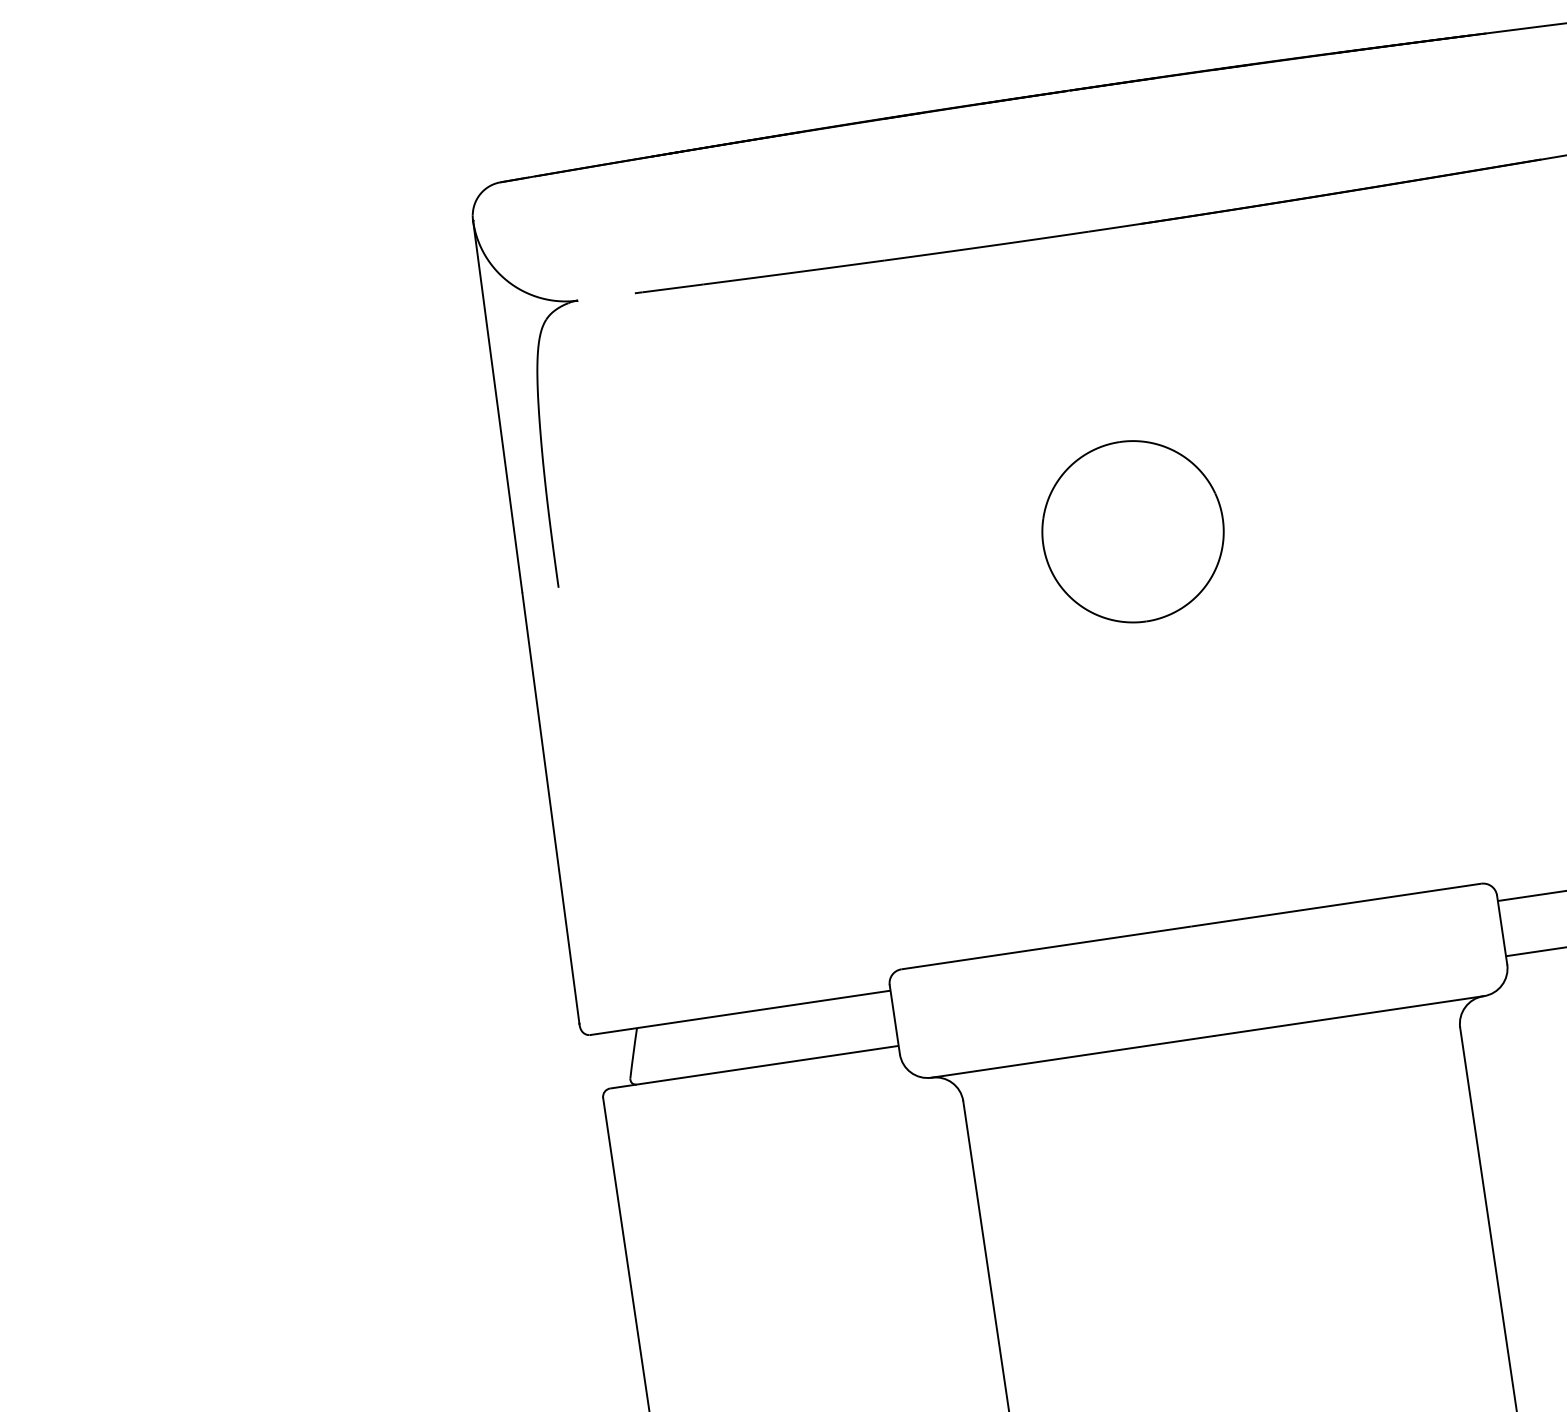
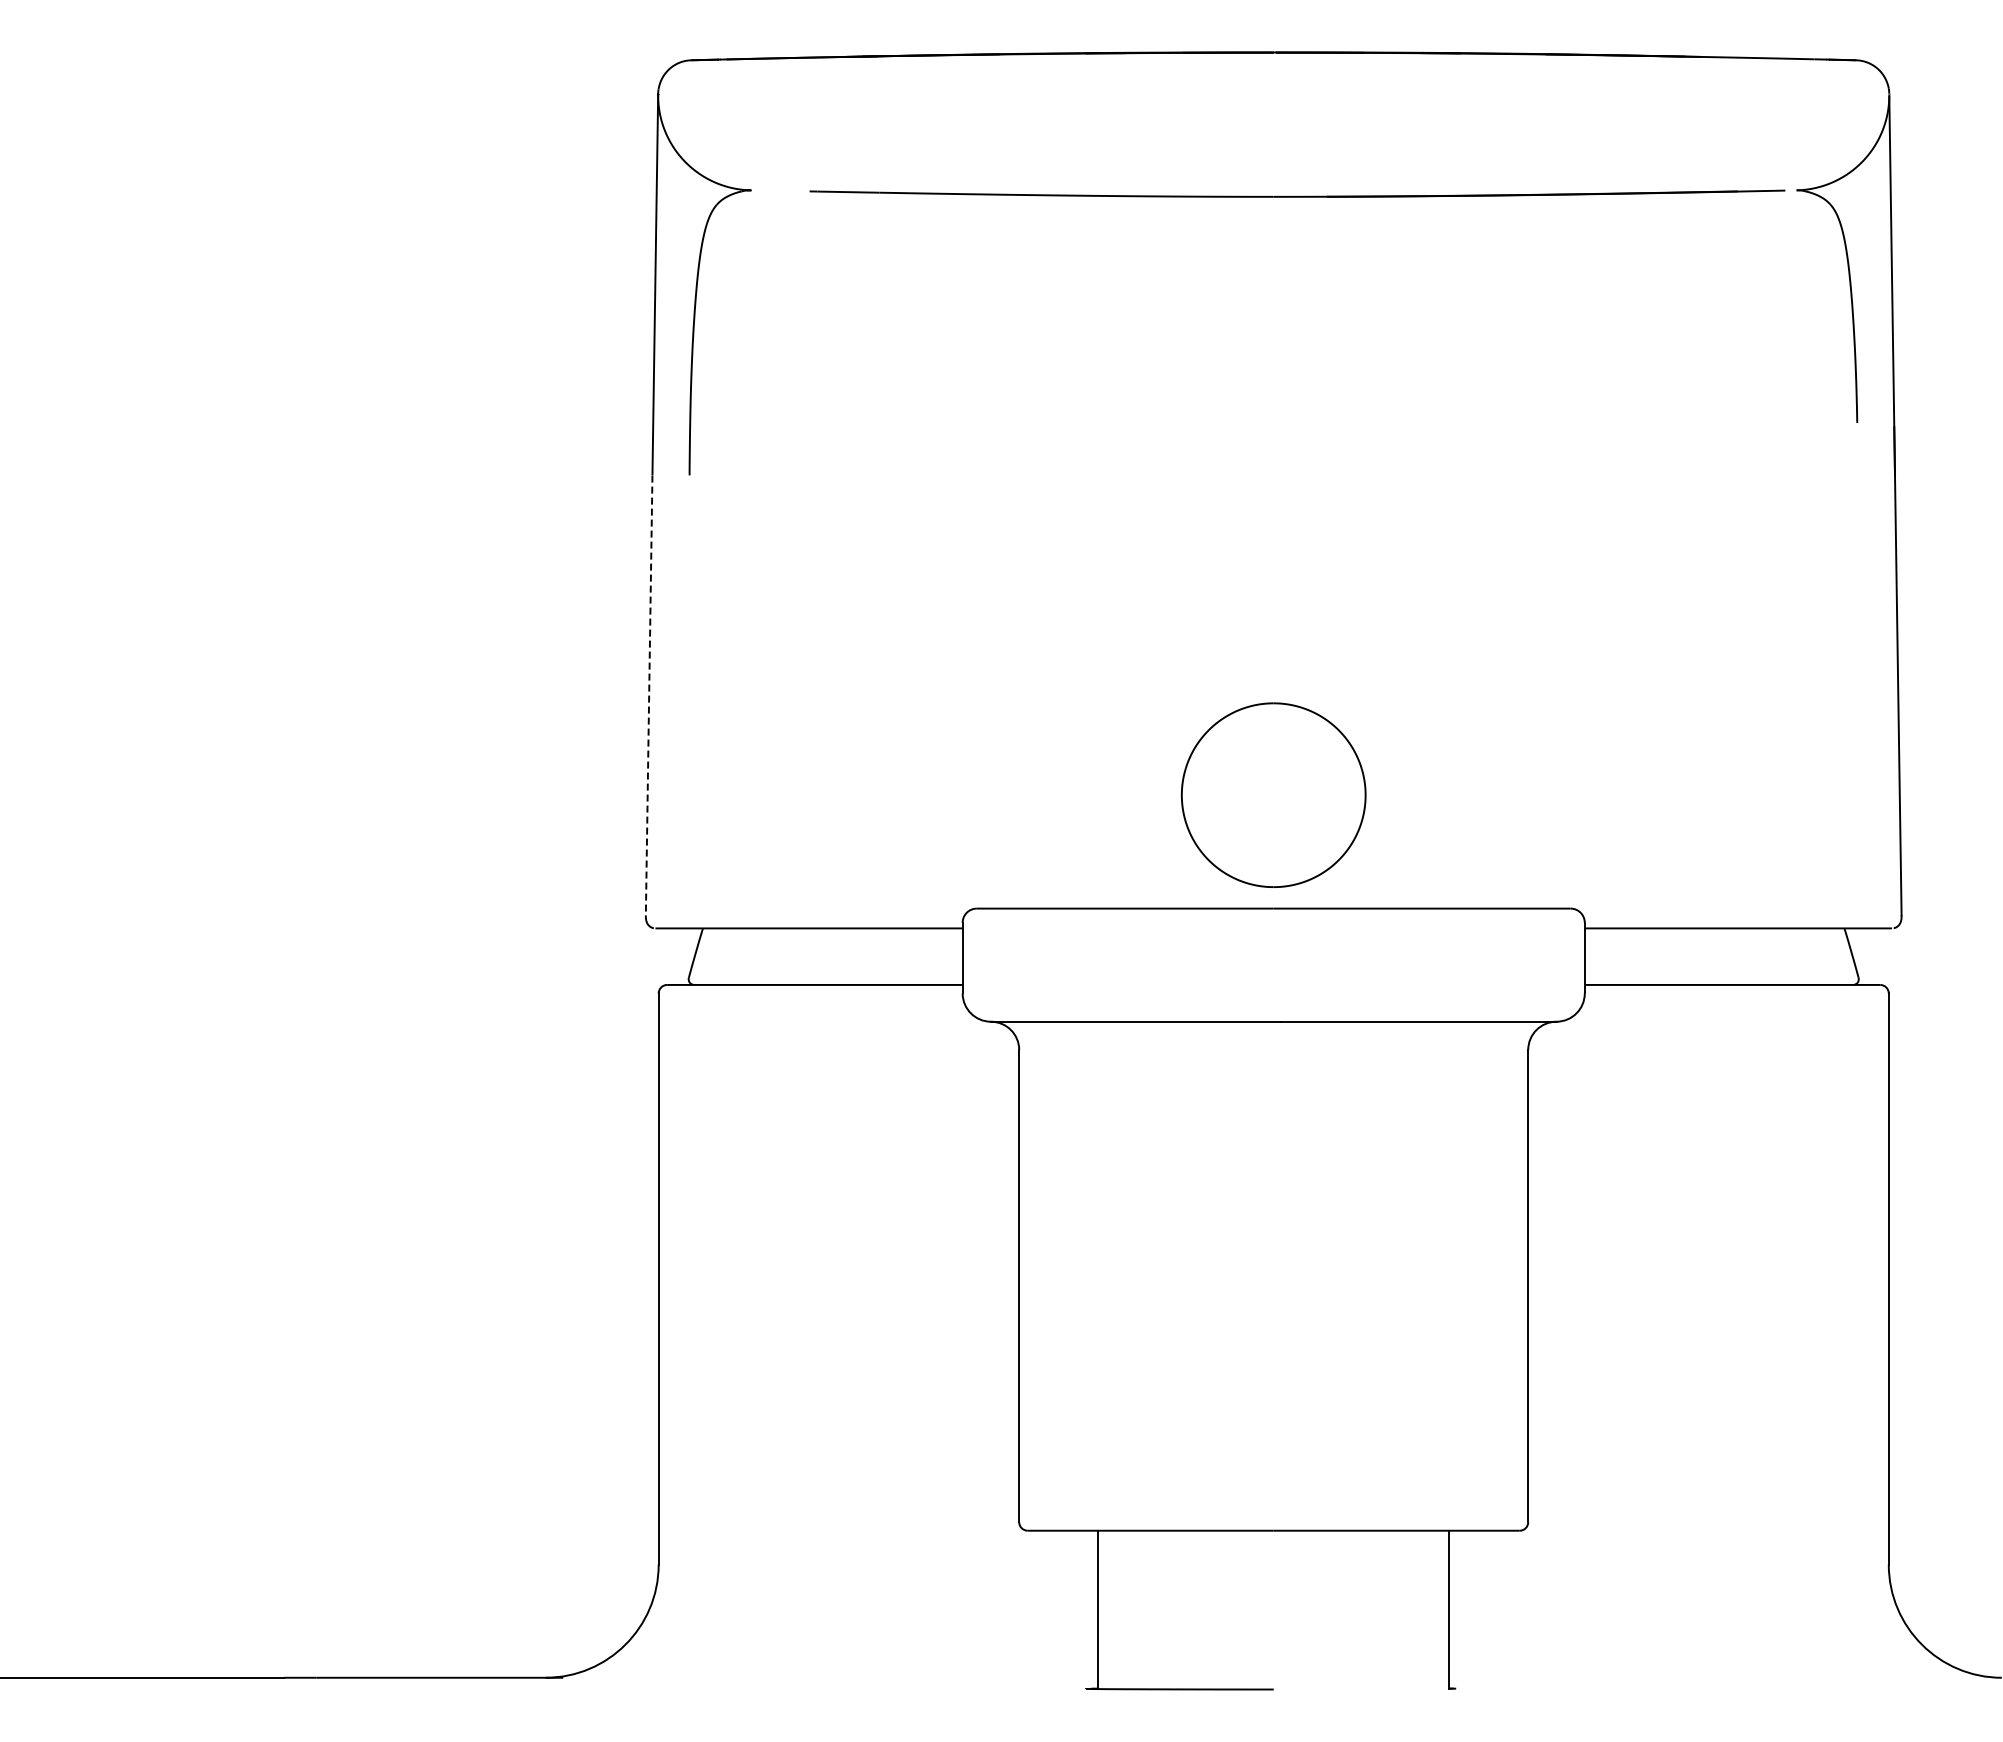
part: (1132, 531) -> (1273, 794), moved
line: (551, 808) -> (649, 695), solid -> dashed

